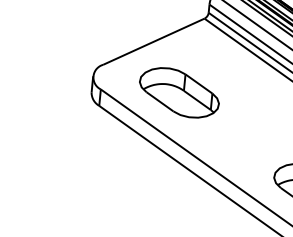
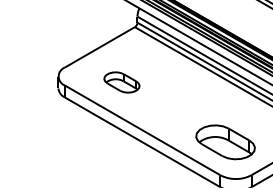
part: (178, 92) -> (121, 82), size x0.6

